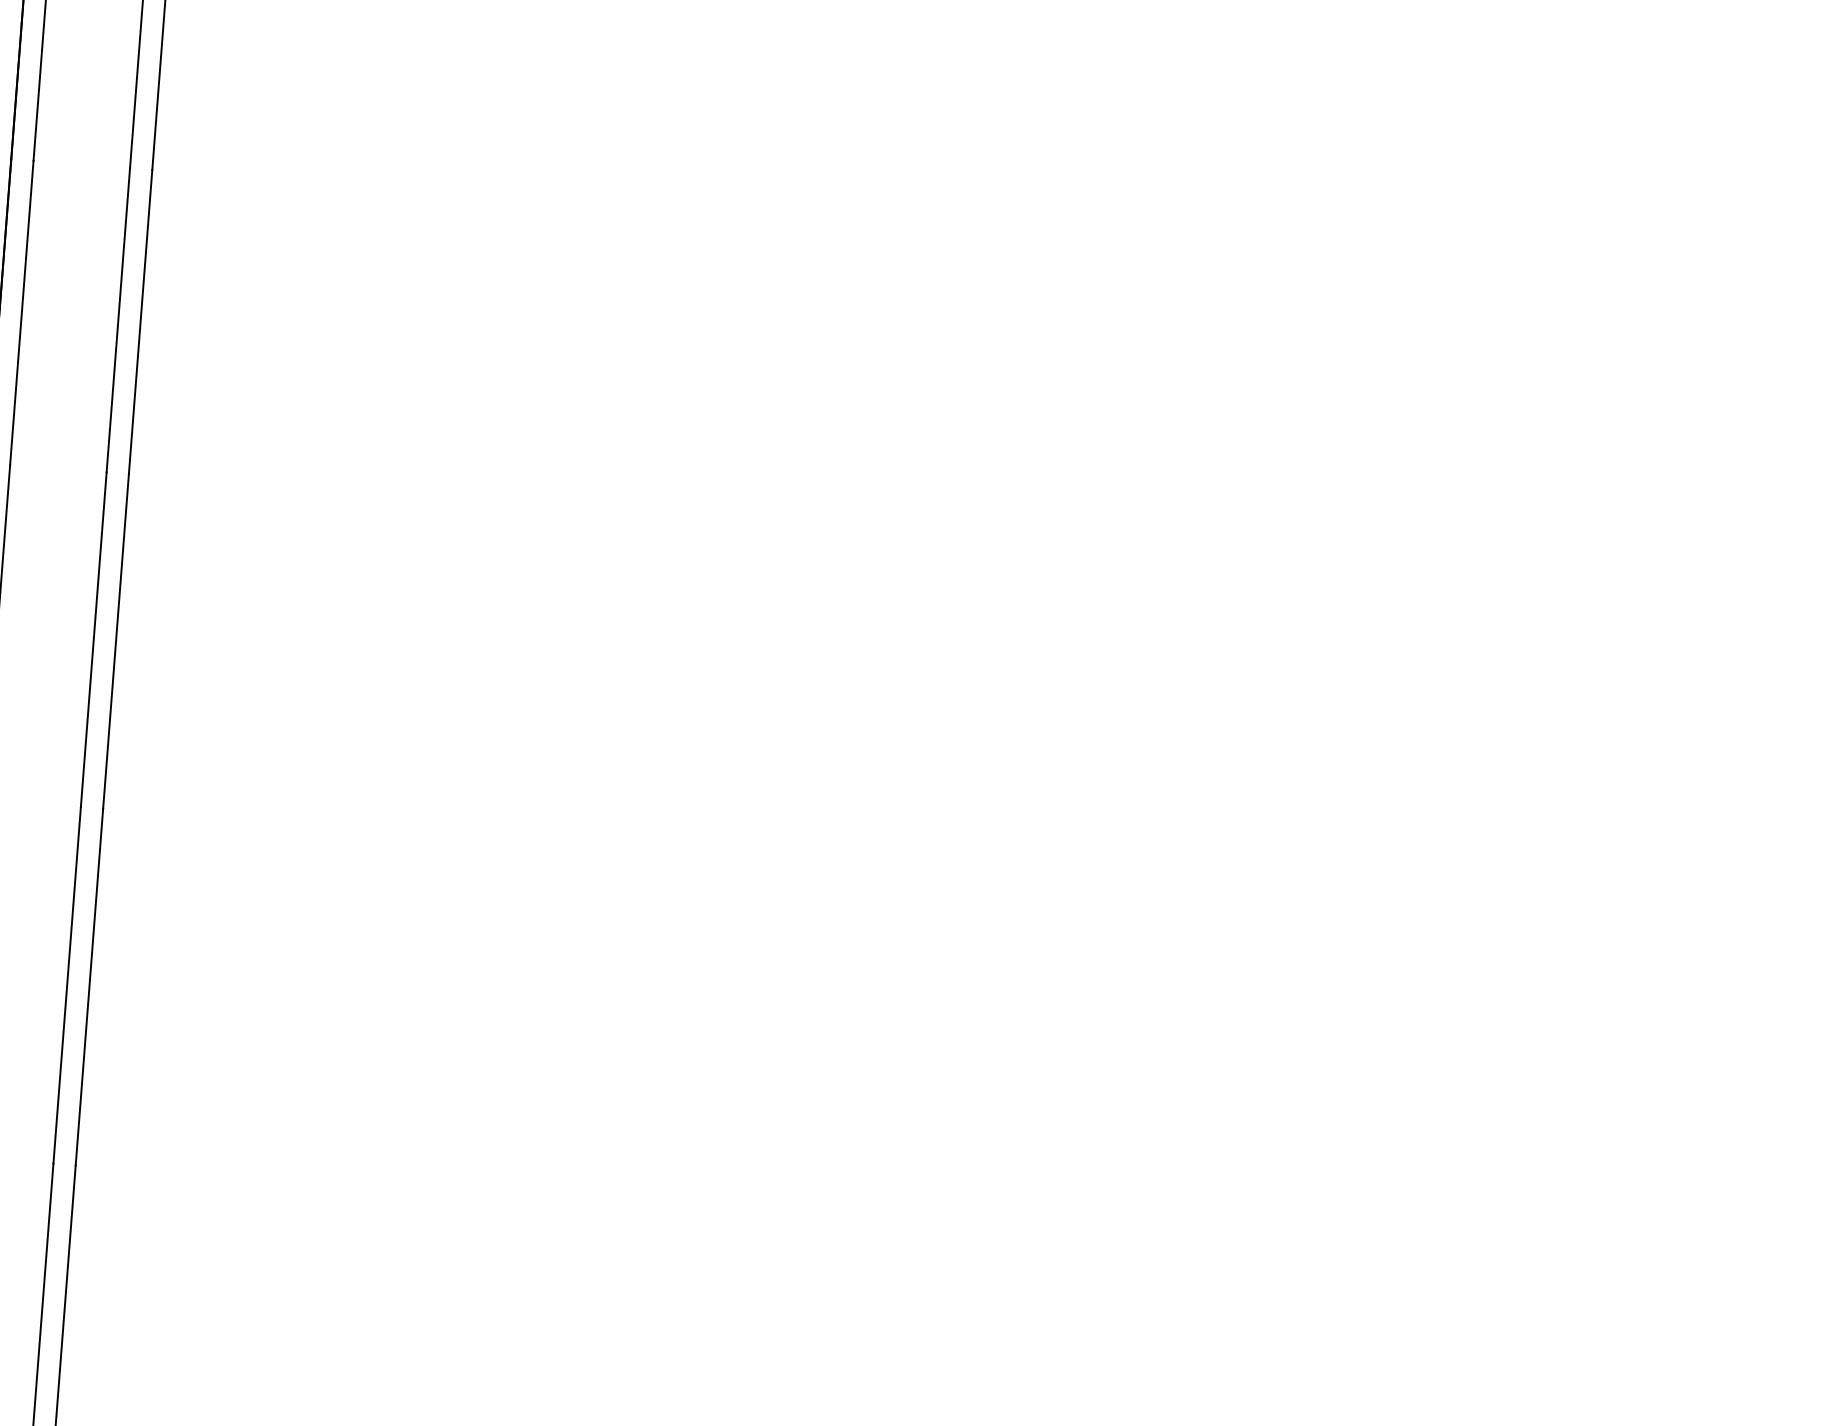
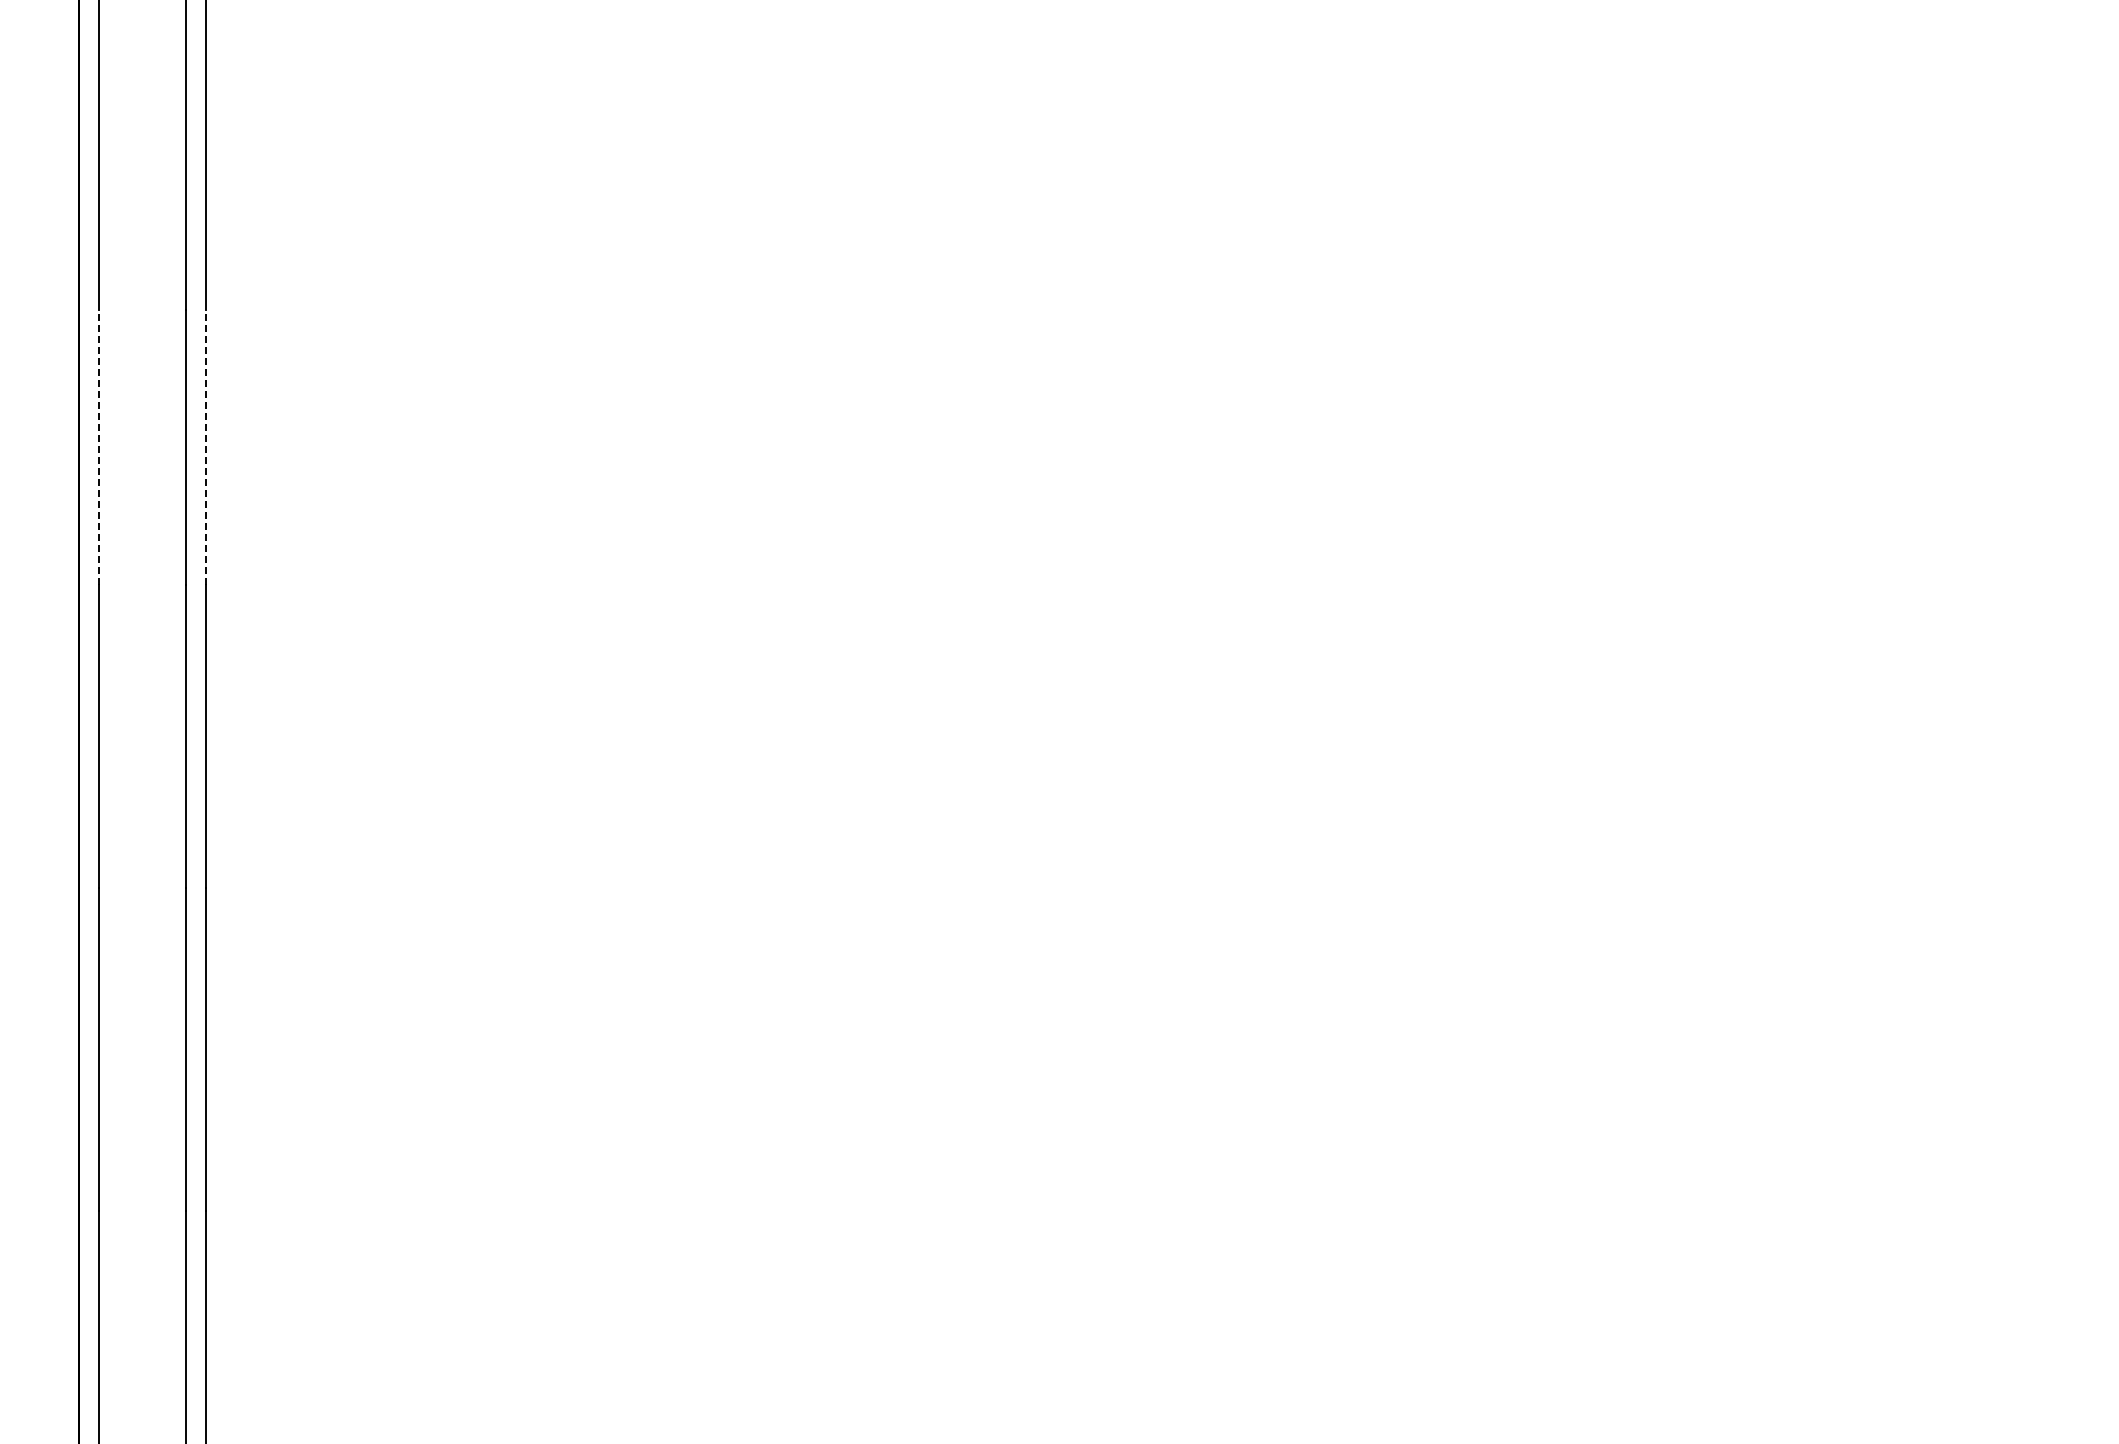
line: (21, 312) -> (98, 447), solid -> dashed
line: (140, 321) -> (206, 447), solid -> dashed

